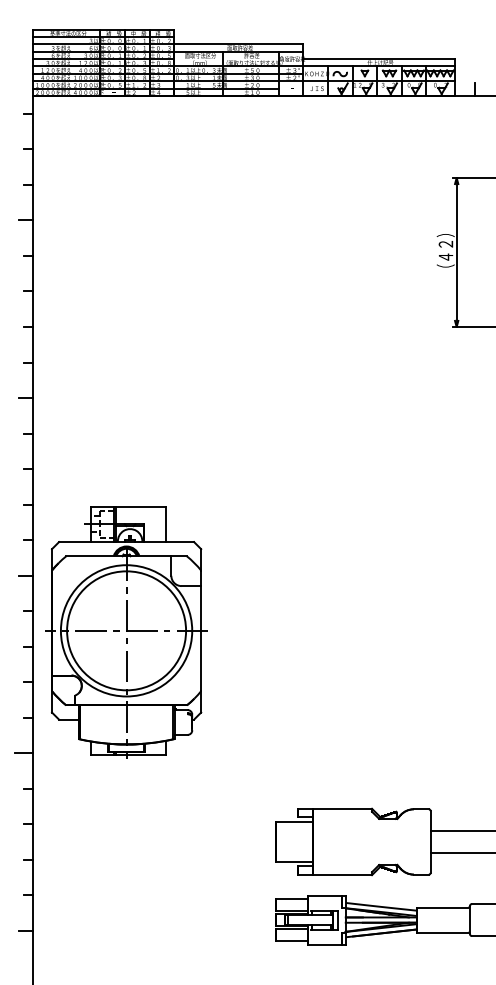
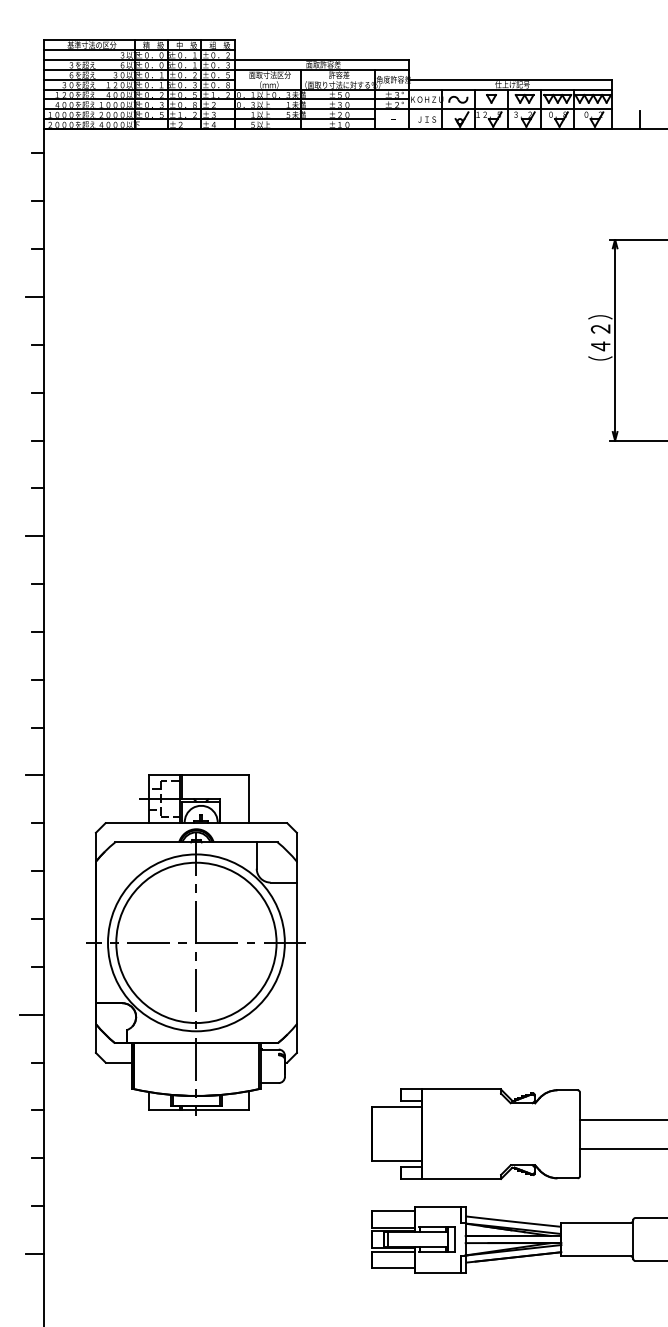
part: (125, 632) -> (195, 944), moved

